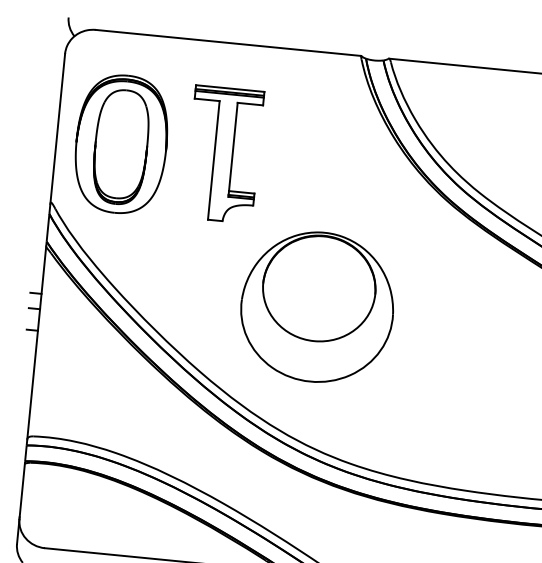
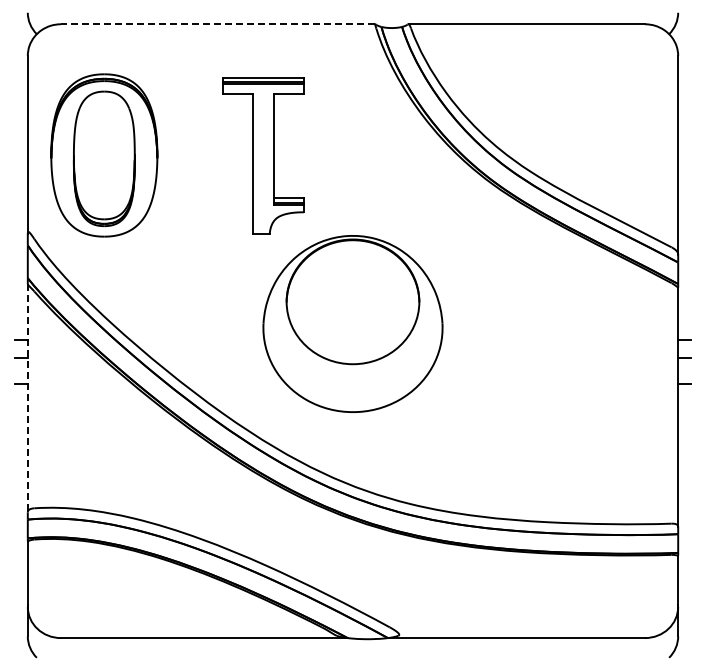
line: (227, 43) -> (217, 24), solid -> dashed
part: (223, 154) -> (263, 155), moved
line: (36, 343) -> (27, 398), solid -> dashed

